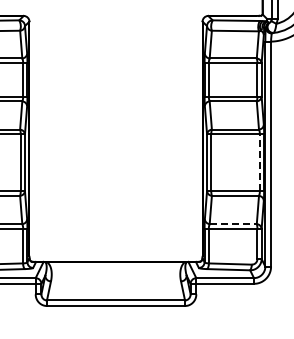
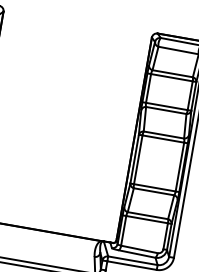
line: (259, 162) -> (179, 166), dashed -> solid
line: (233, 224) -> (148, 216), dashed -> solid

